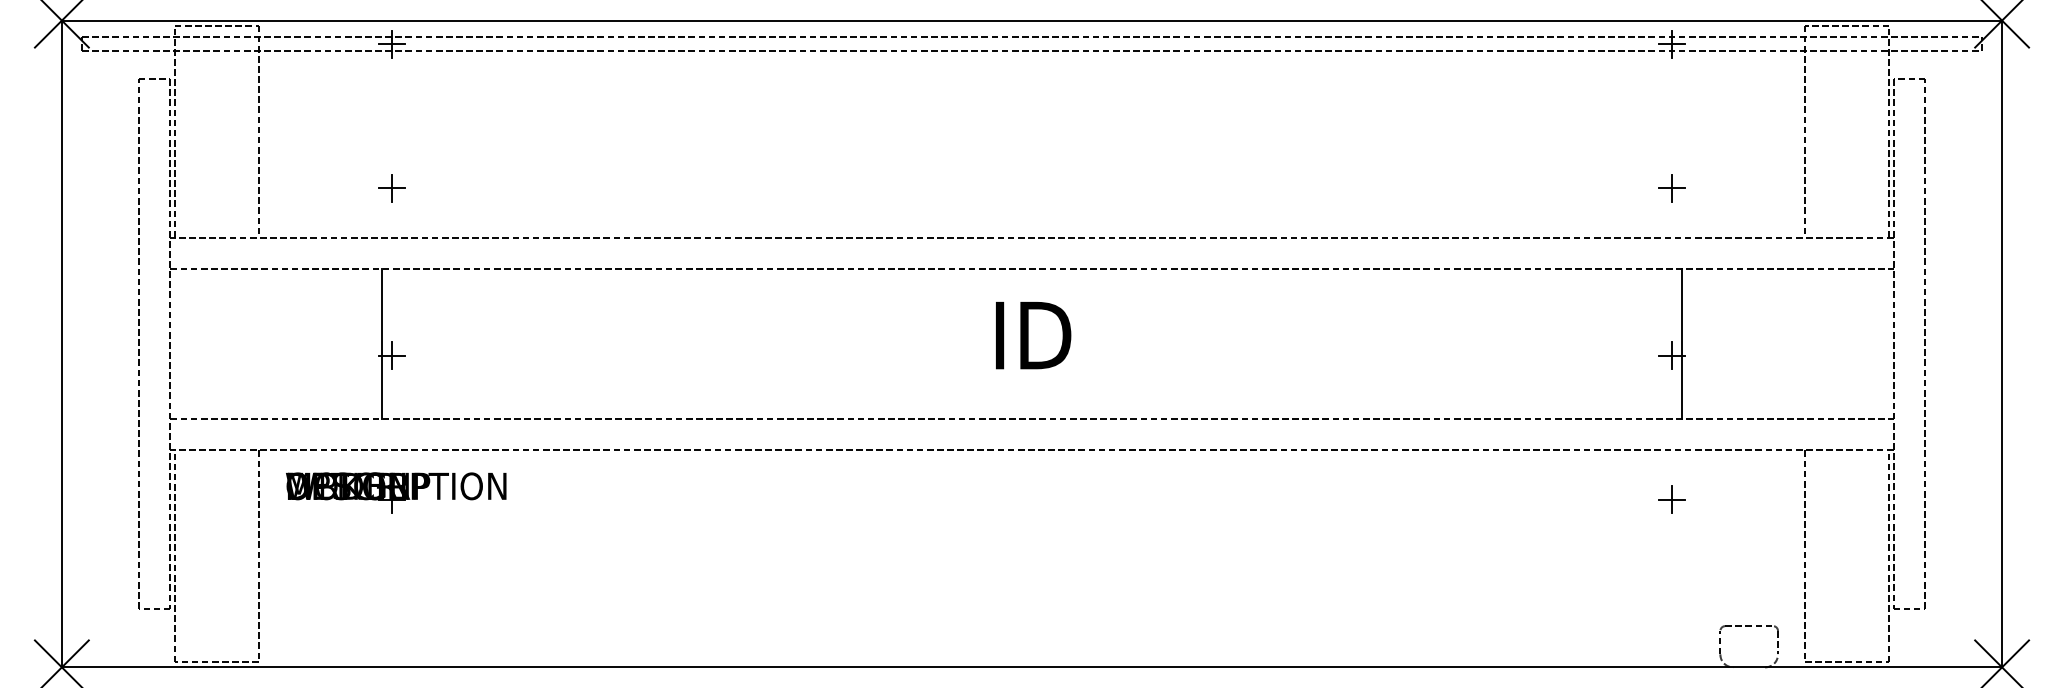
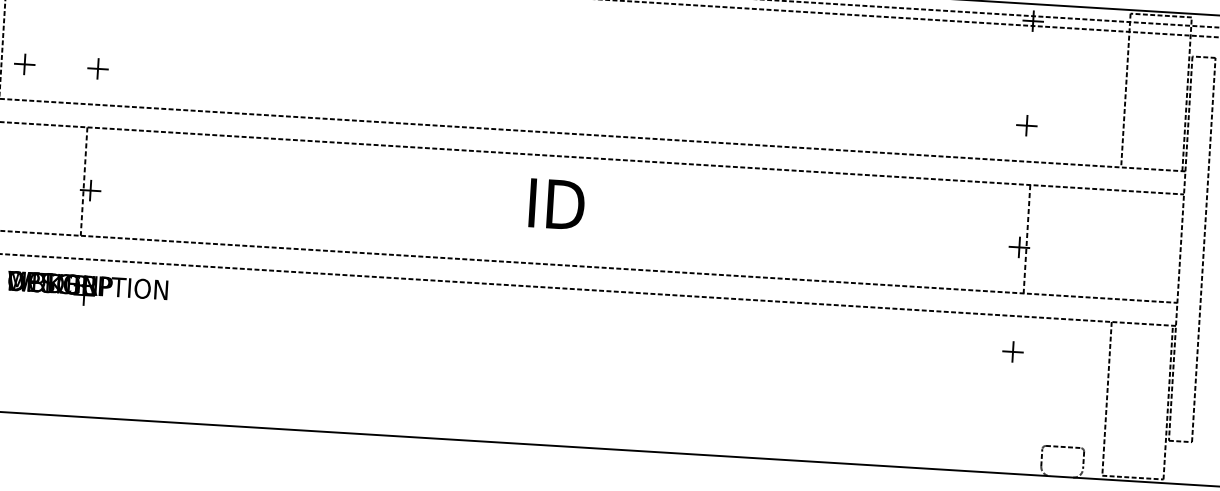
part: (290, 188) -> (24, 64), added
line: (382, 343) -> (84, 181), solid -> dashed
line: (1681, 343) -> (1026, 238), solid -> dashed

